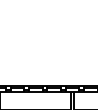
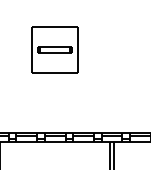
part: (35, 32) -> (54, 50), added

